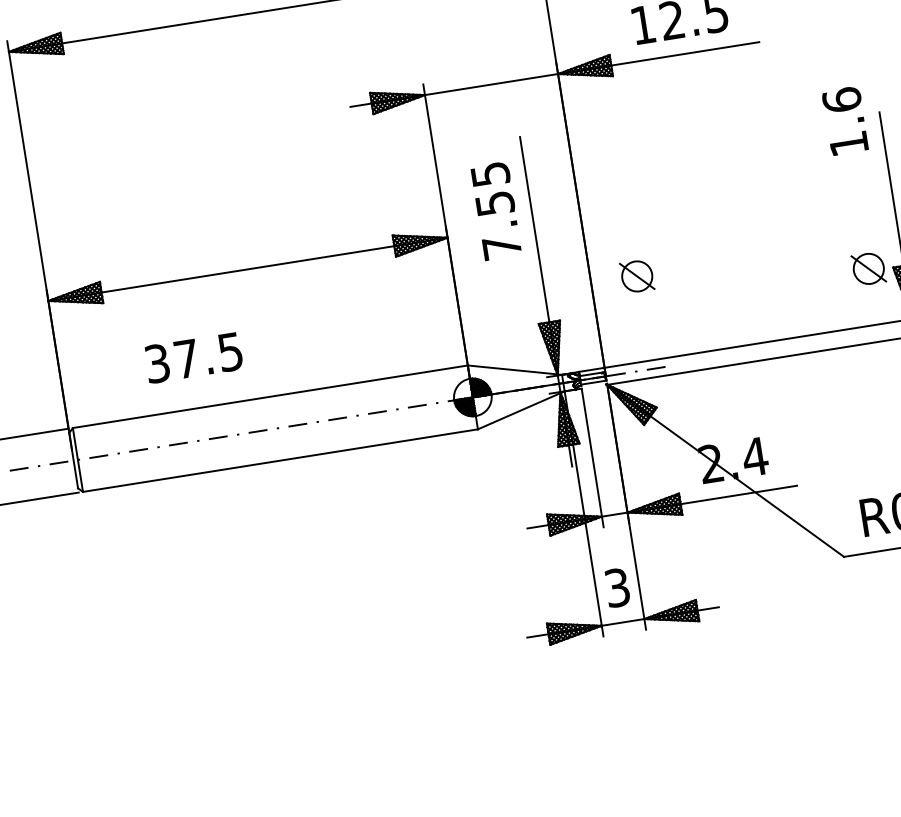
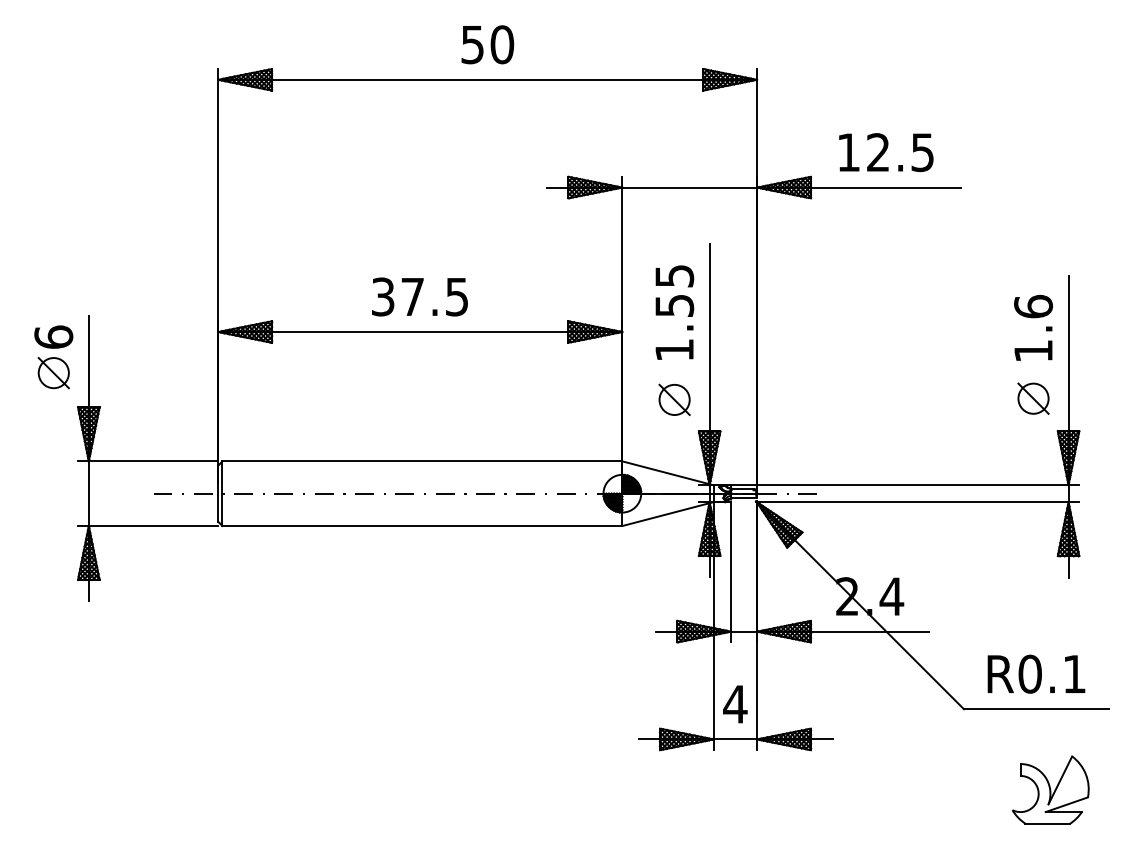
text: (845, 120) -> (1033, 327), moved
text: (501, 247) -> (674, 350), 7.55 -> 1.55
part: (868, 268) -> (1033, 398), moved
part: (637, 276) -> (674, 399), moved
text: (193, 357) -> (419, 296), moved
text: (617, 586) -> (735, 703), 3 -> 4

